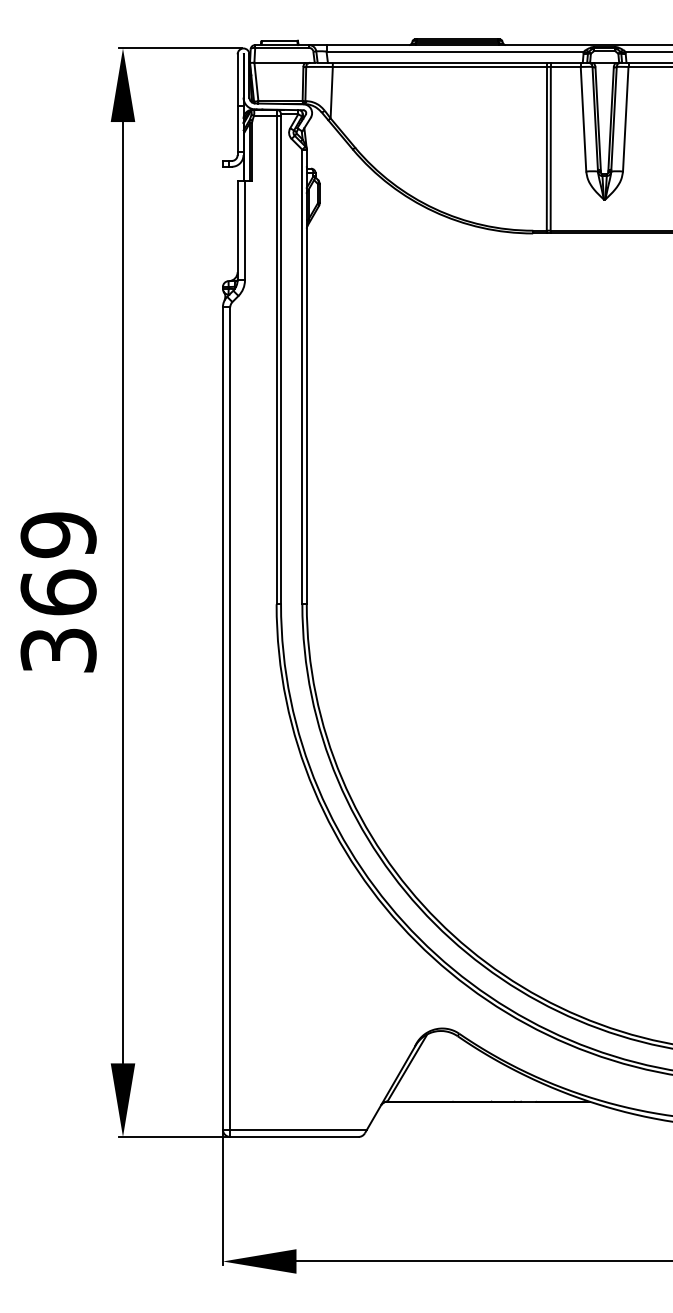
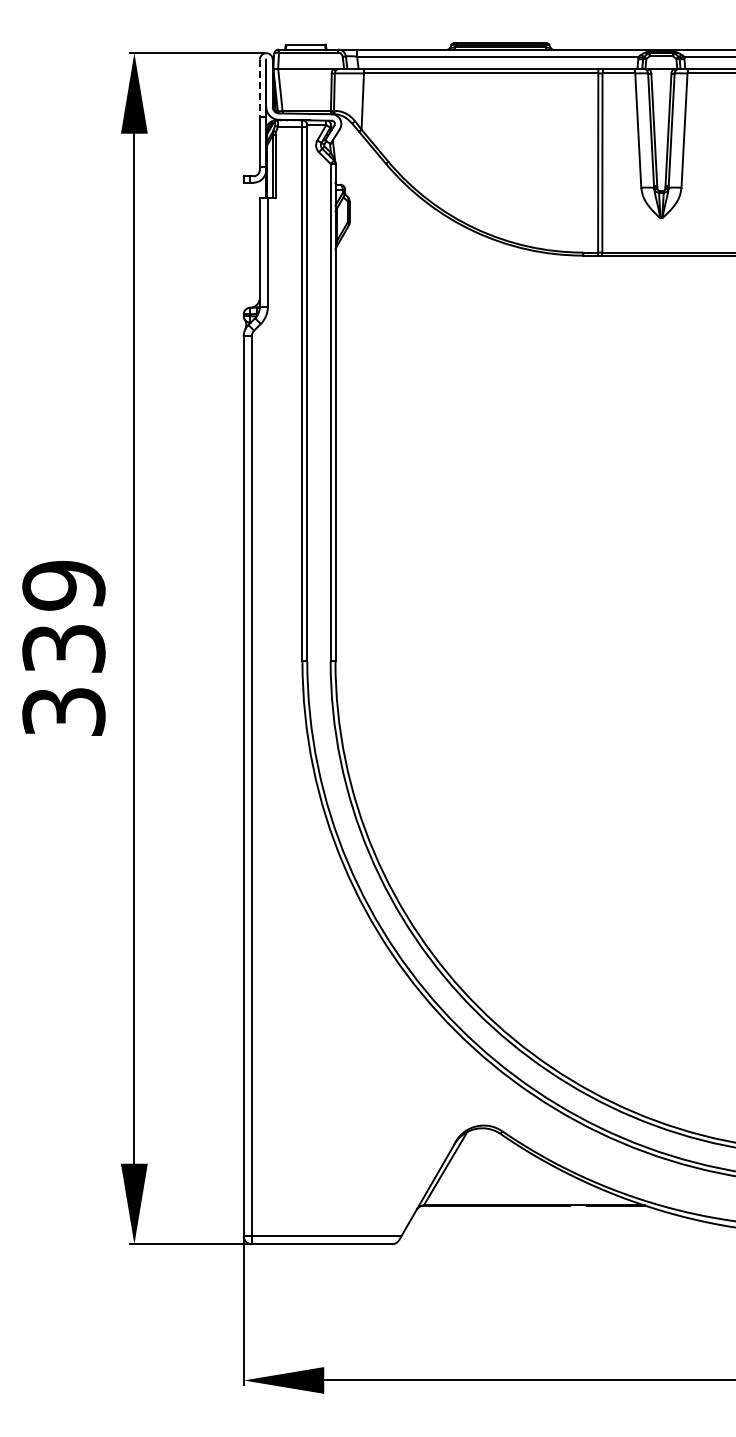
line: (237, 80) -> (259, 88), solid -> dashed
text: (58, 592) -> (63, 648), 369 -> 339

